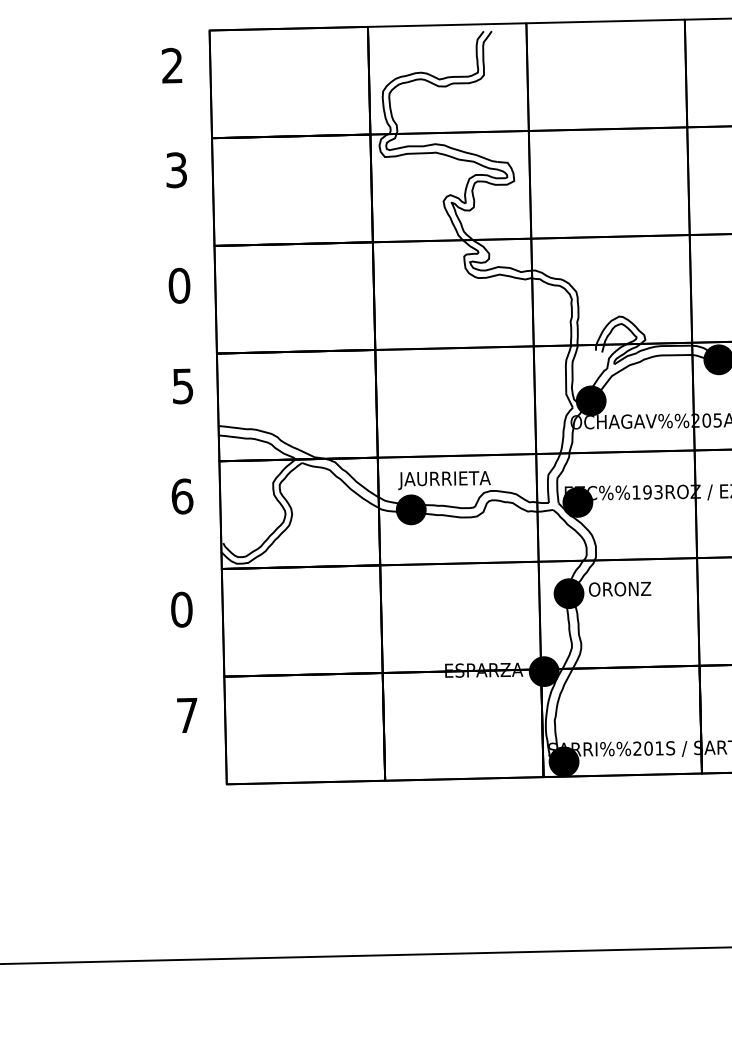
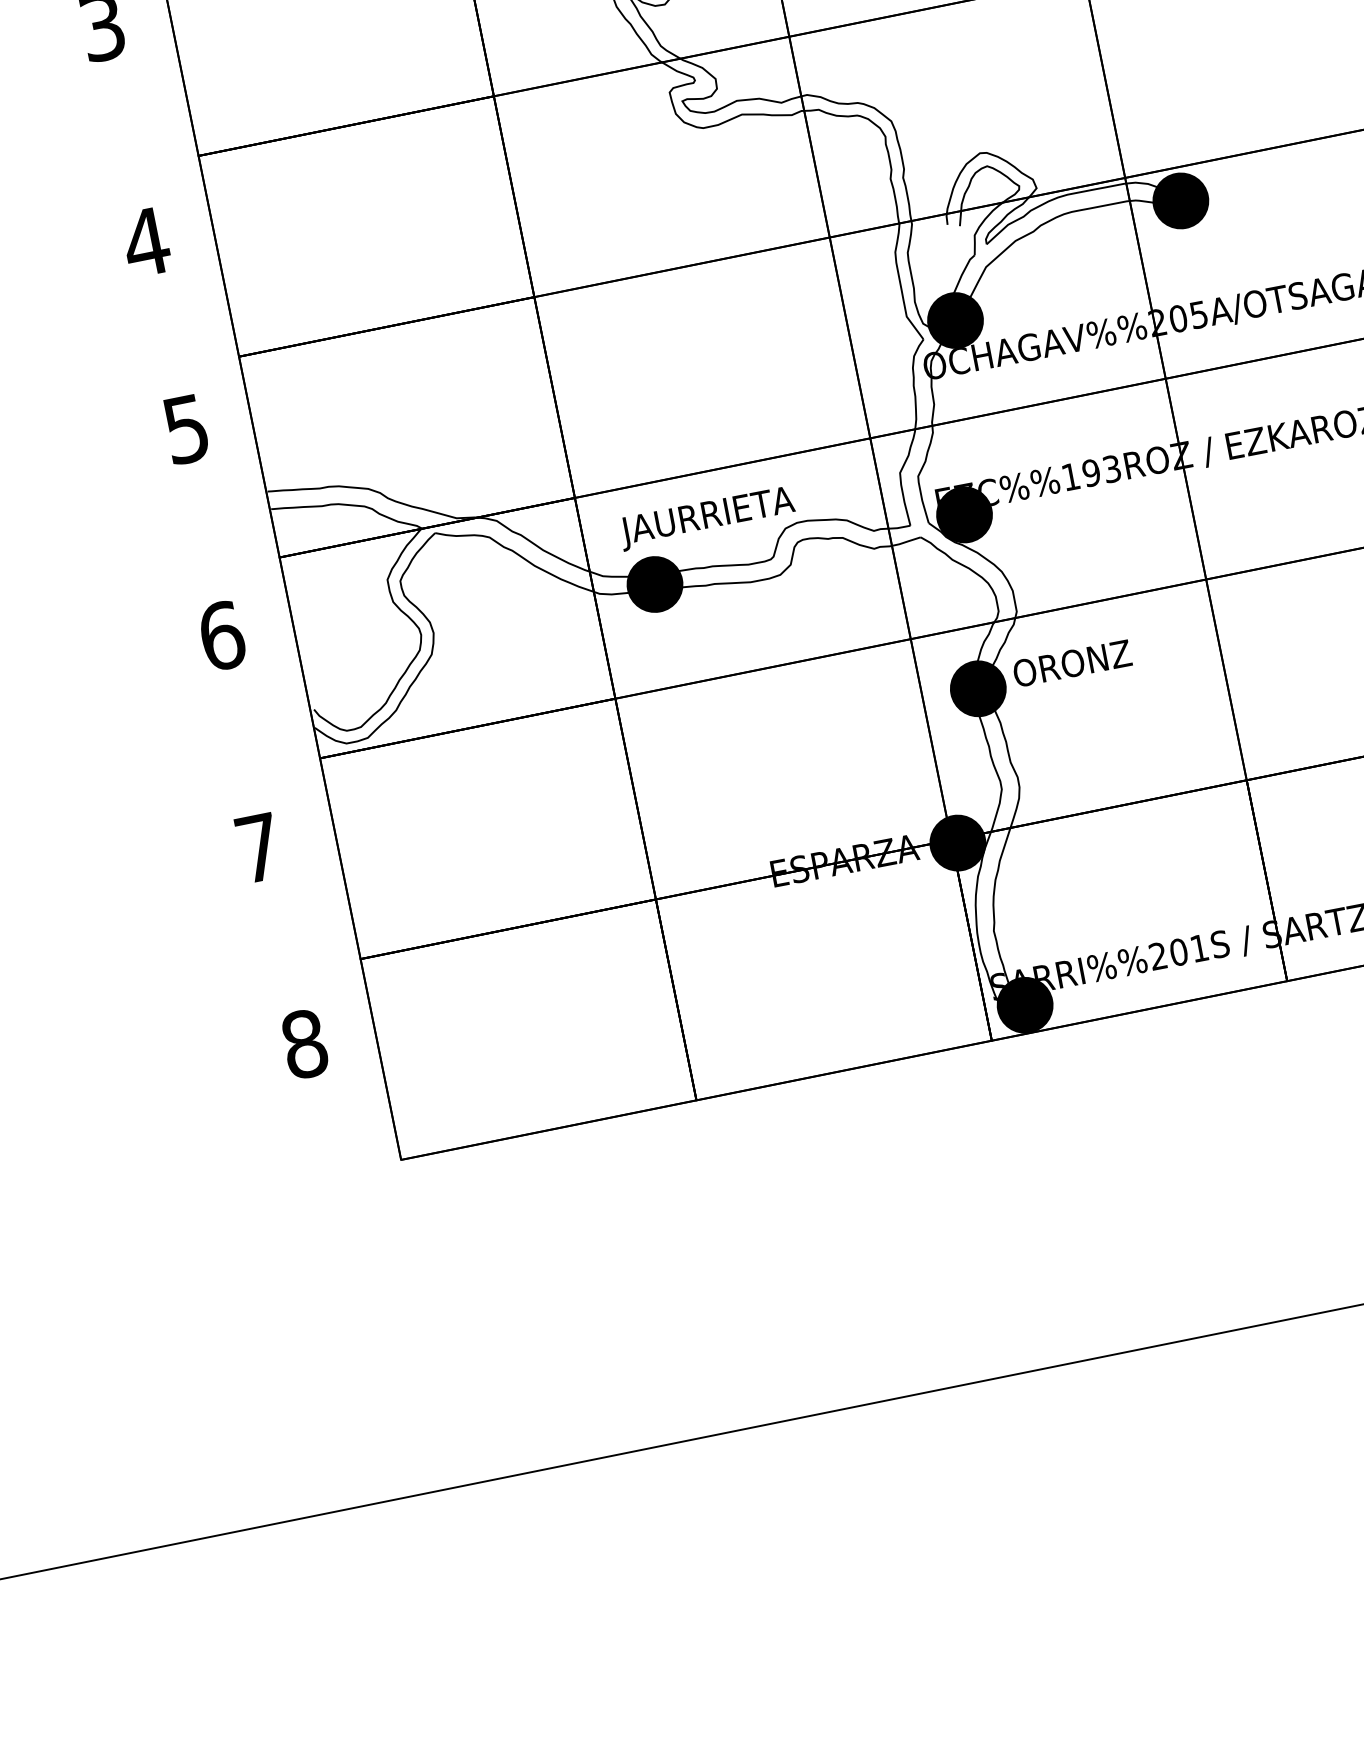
text: (179, 285) -> (146, 241), 0 -> 4
text: (181, 609) -> (258, 847), 0 -> 7
text: (187, 715) -> (304, 1044), 7 -> 8

